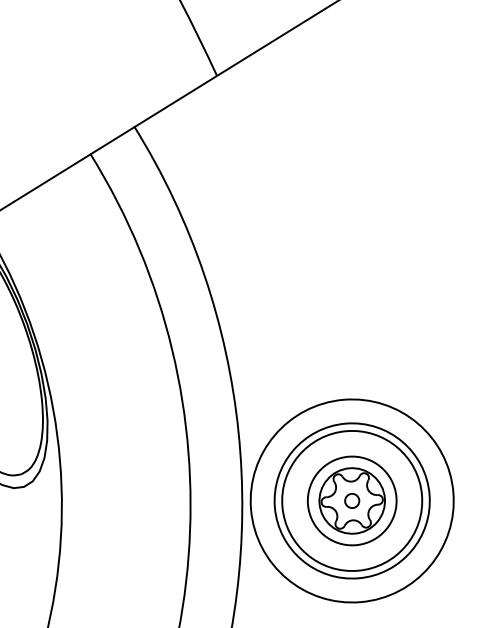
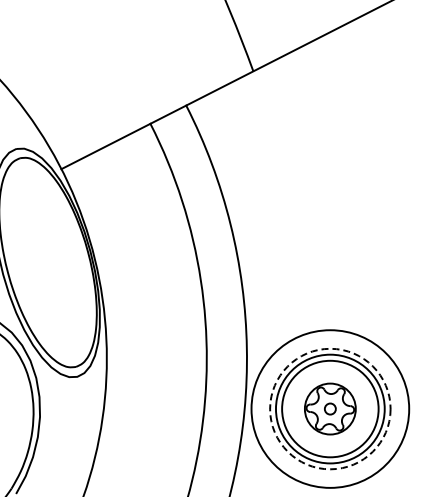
circle: (351, 500) -> (329, 408), size x1.4
circle: (352, 500) -> (330, 408), solid -> dashed

